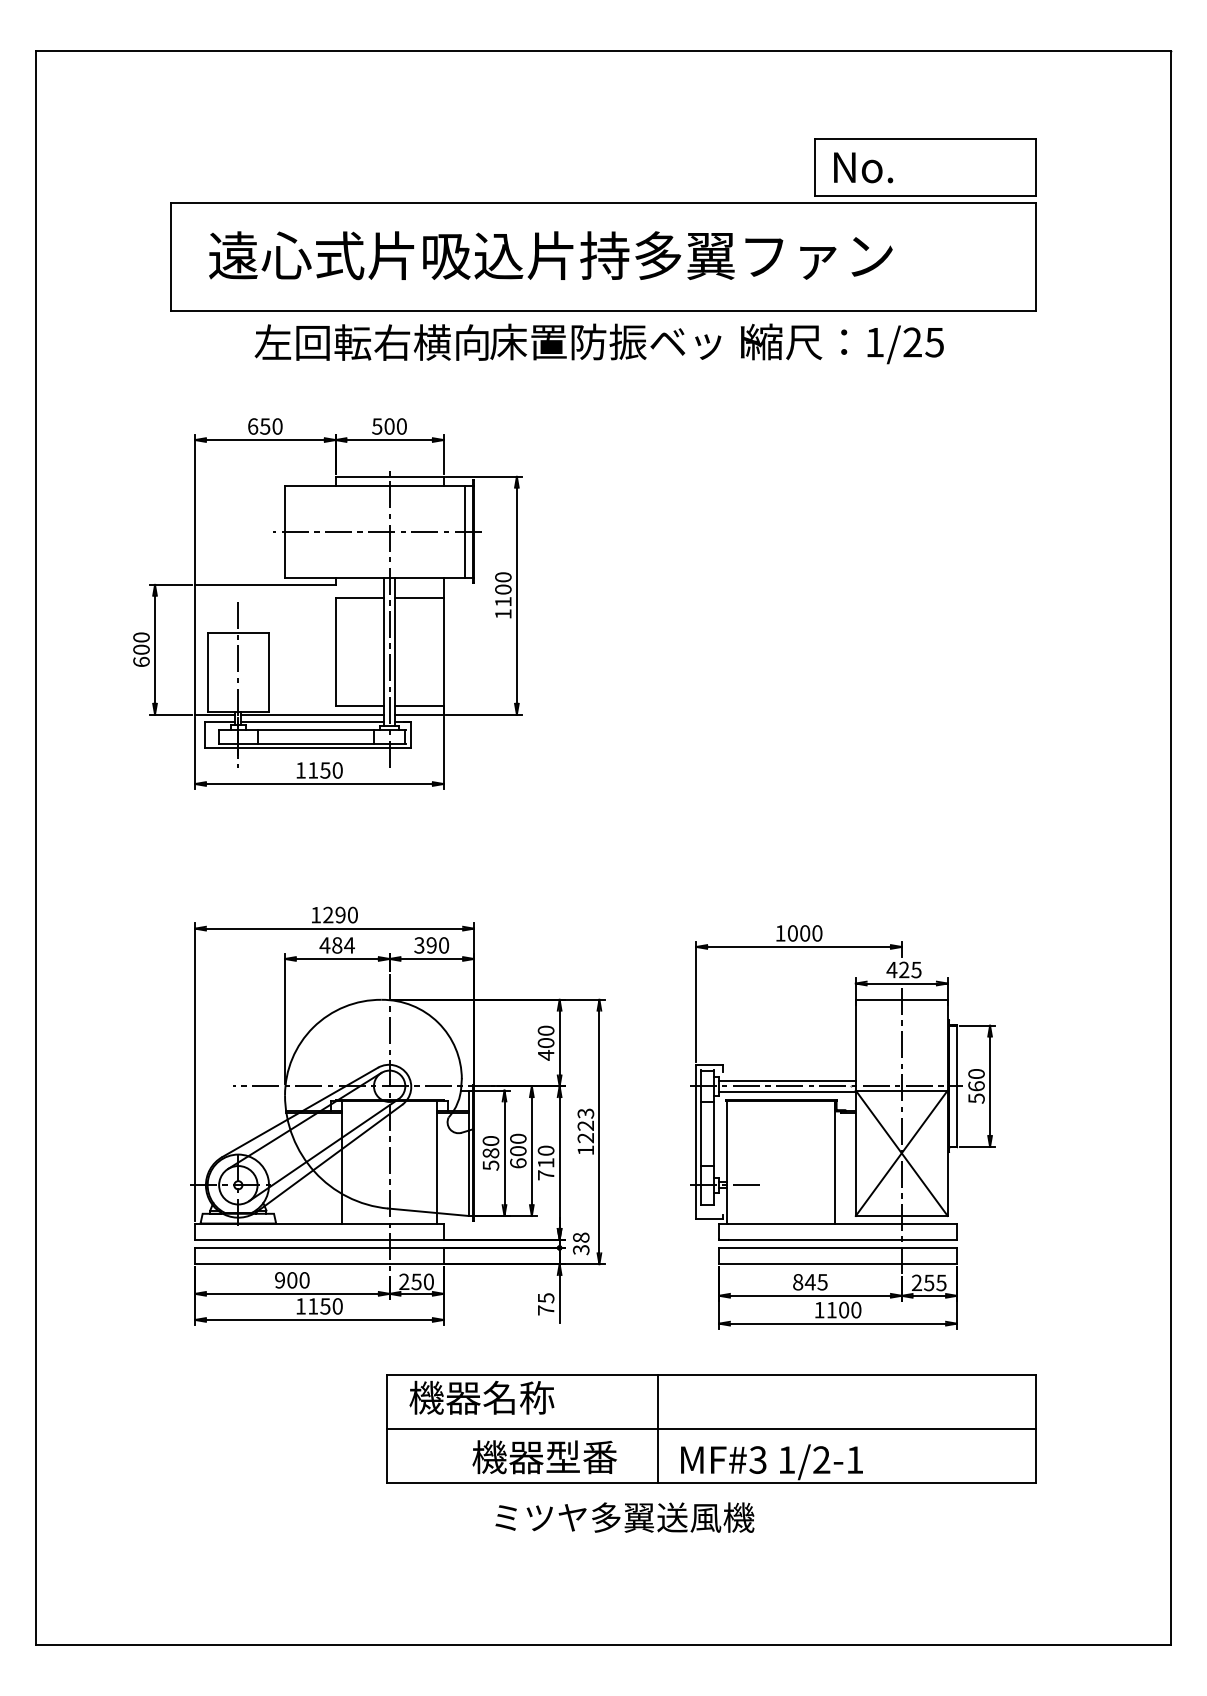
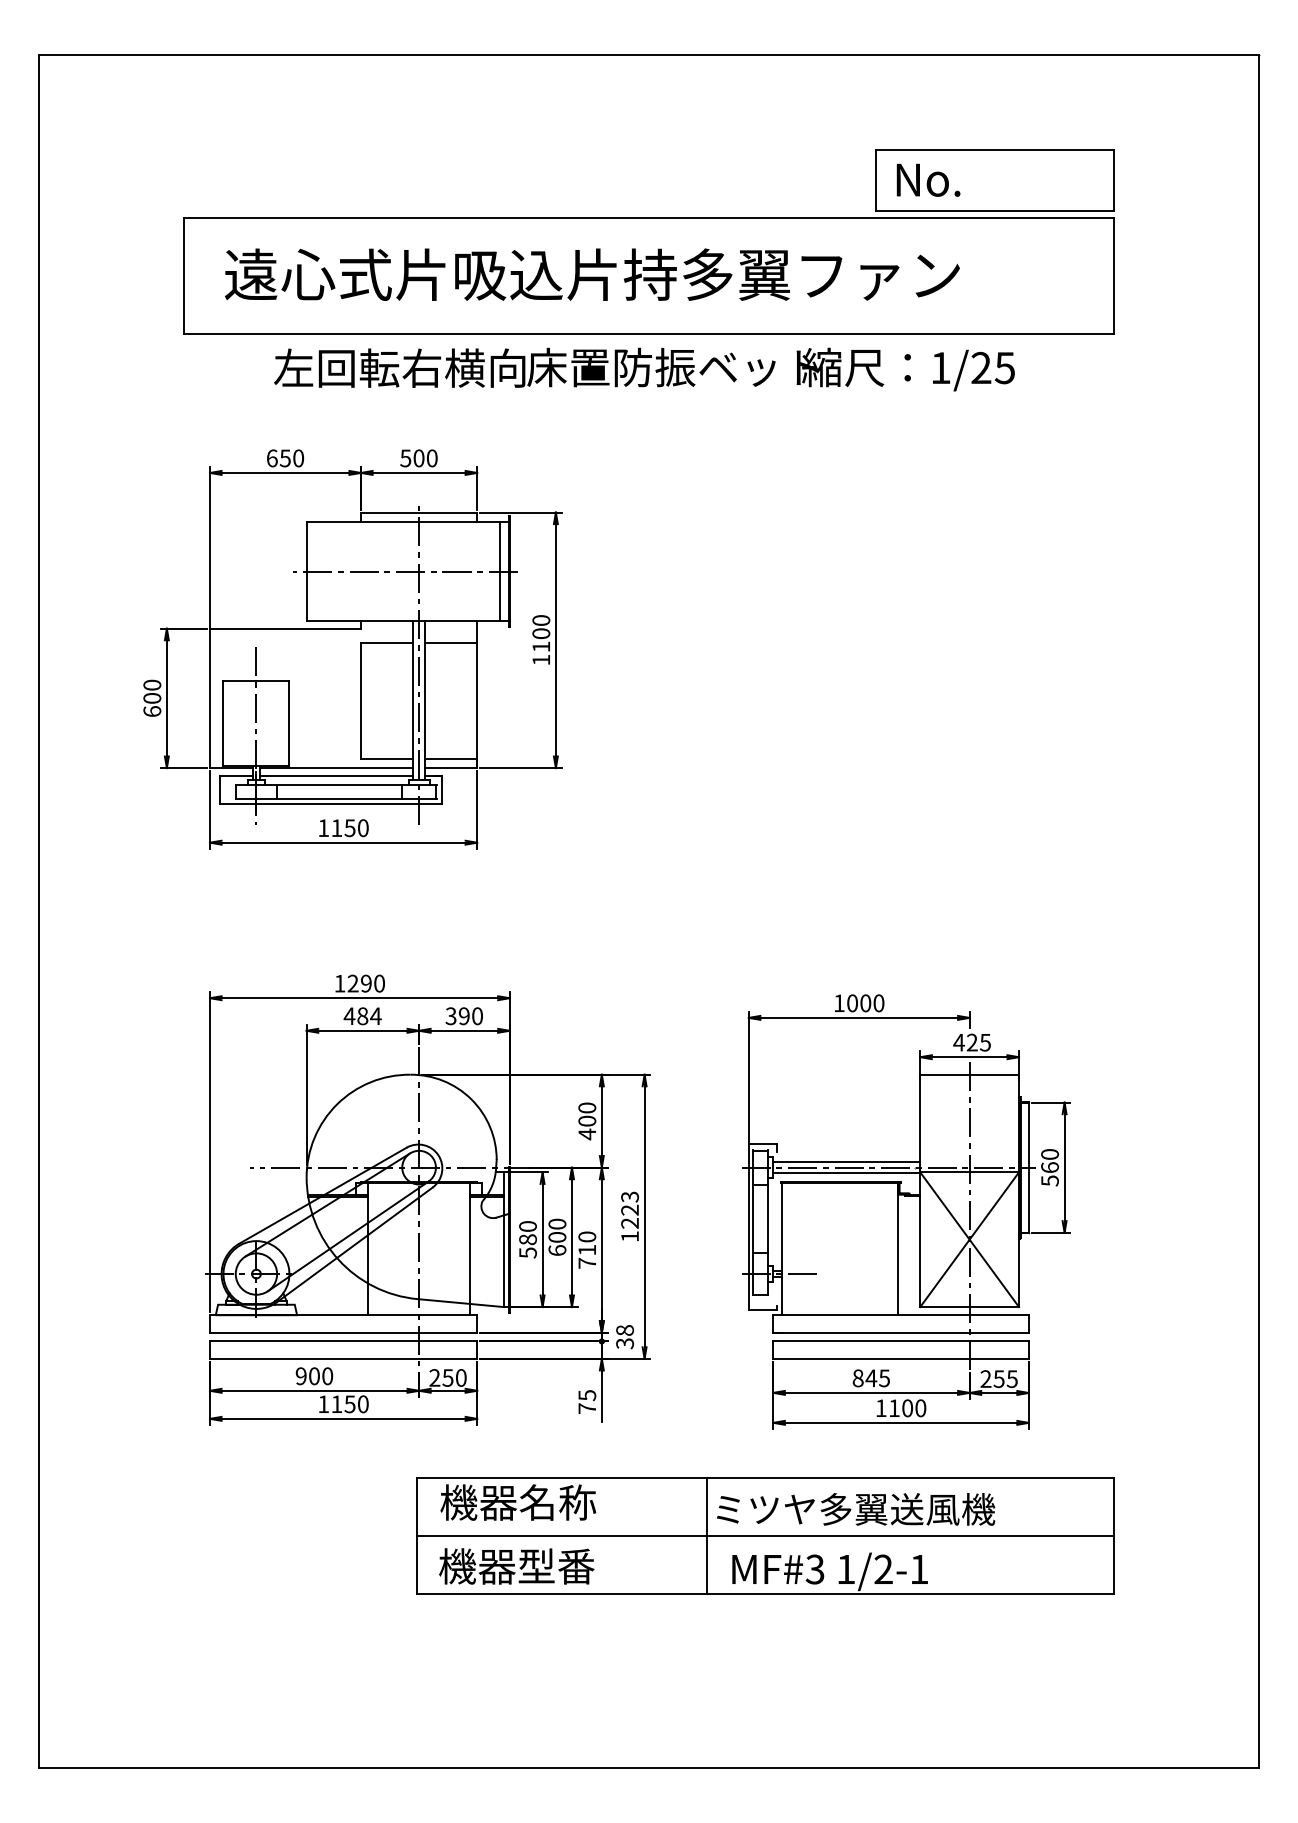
text: (544, 1457) -> (516, 1566), moved
text: (625, 1517) -> (856, 1509), moved

